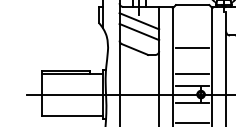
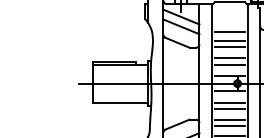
line: (192, 37) -> (229, 31), added
line: (192, 54) -> (229, 47), added
line: (192, 65) -> (229, 57), added
line: (192, 115) -> (229, 102), added

